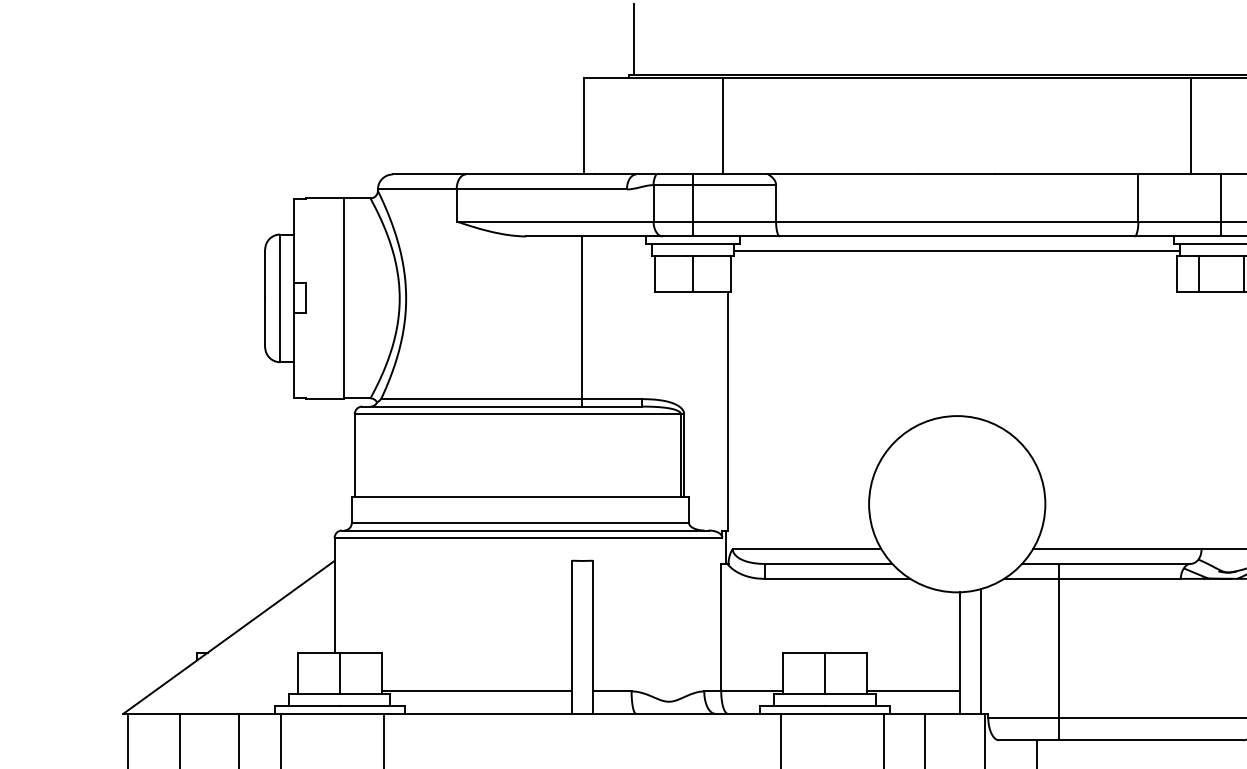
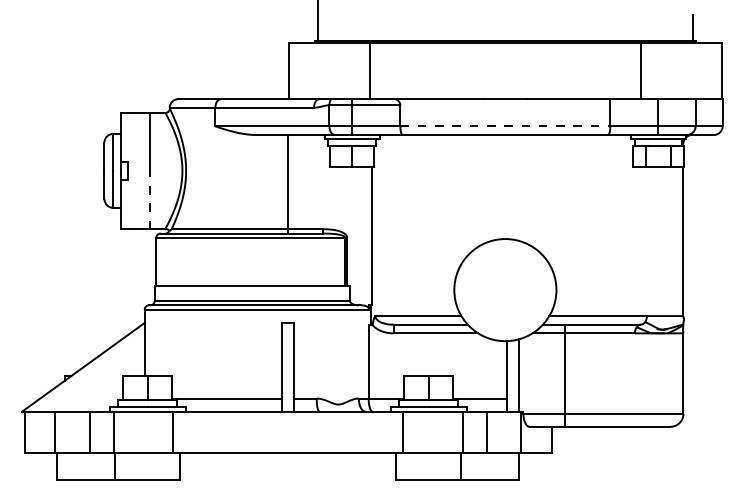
line: (957, 221) -> (505, 126), solid -> dashed
line: (957, 251) -> (505, 143), removed
line: (342, 347) -> (149, 199), solid -> dashed

